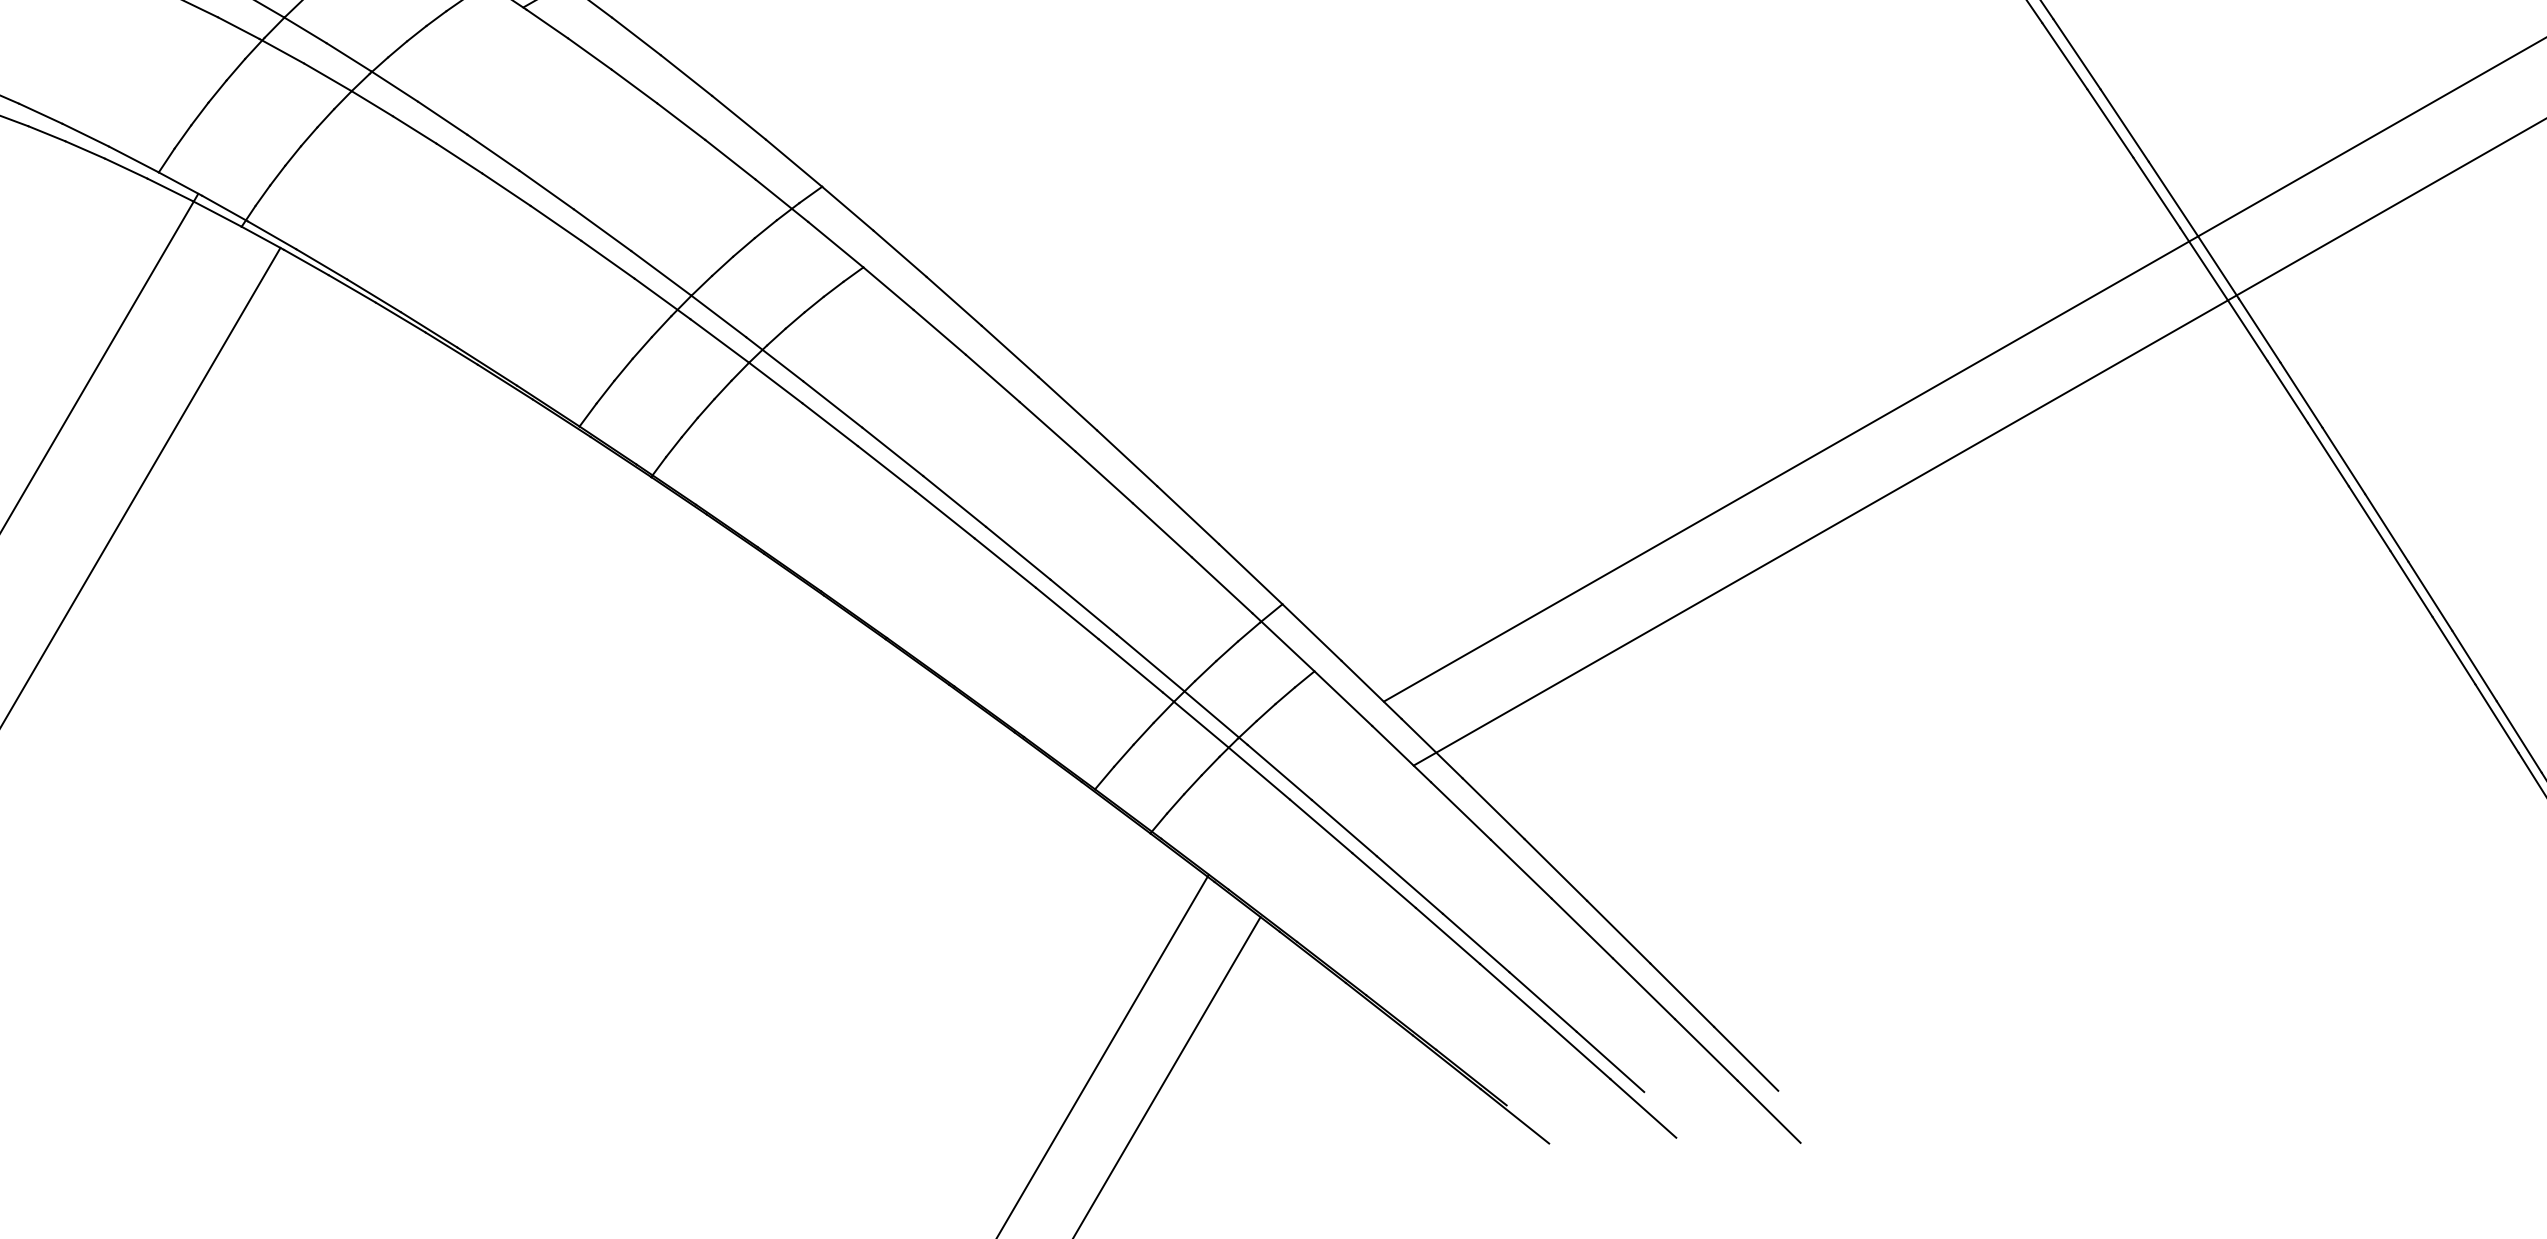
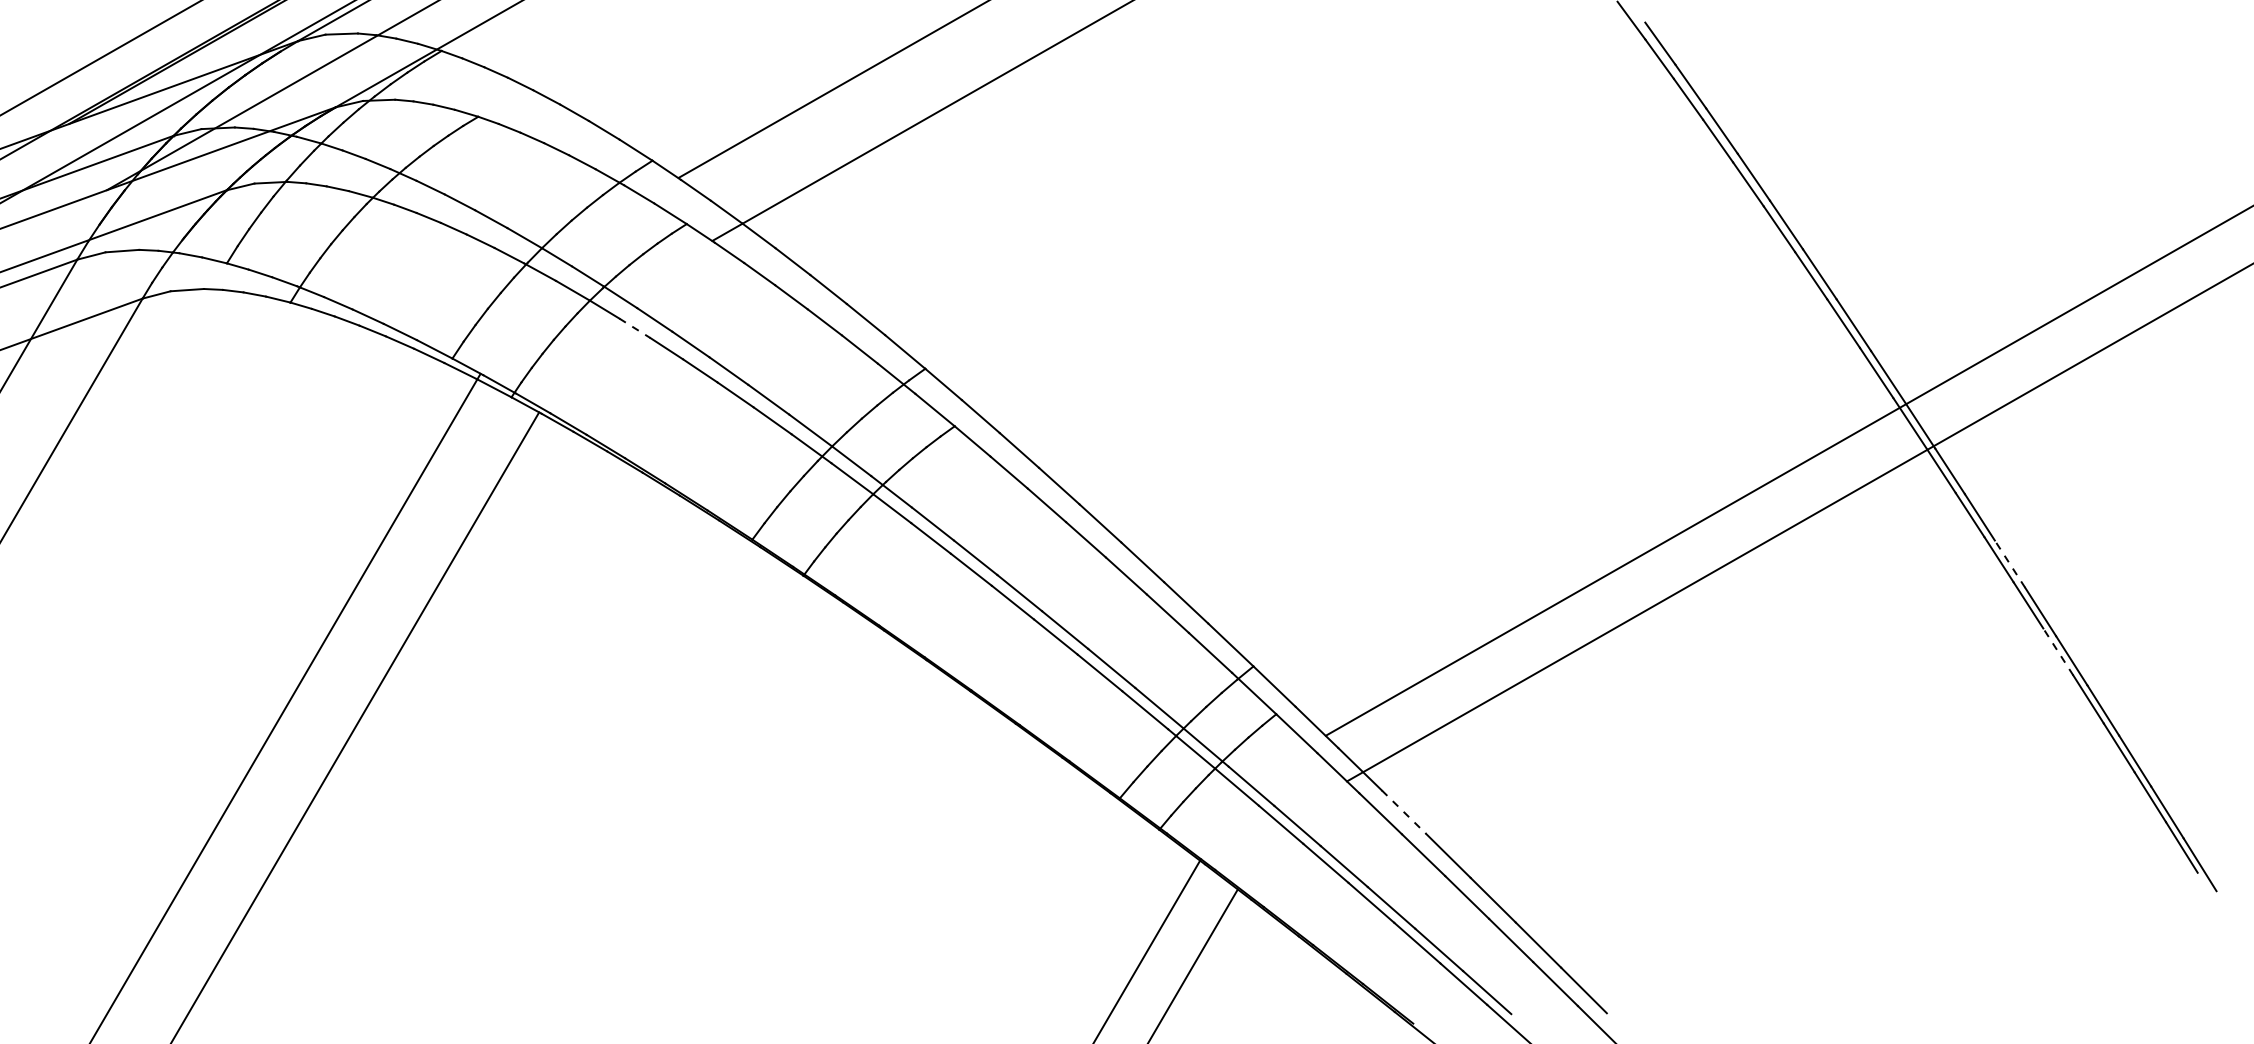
line: (415, 130) -> (635, 328), solid -> dashed
line: (2343, 459) -> (2009, 563), solid -> dashed
line: (2411, 583) -> (2058, 651), solid -> dashed
line: (1492, 809) -> (1403, 812), solid -> dashed

